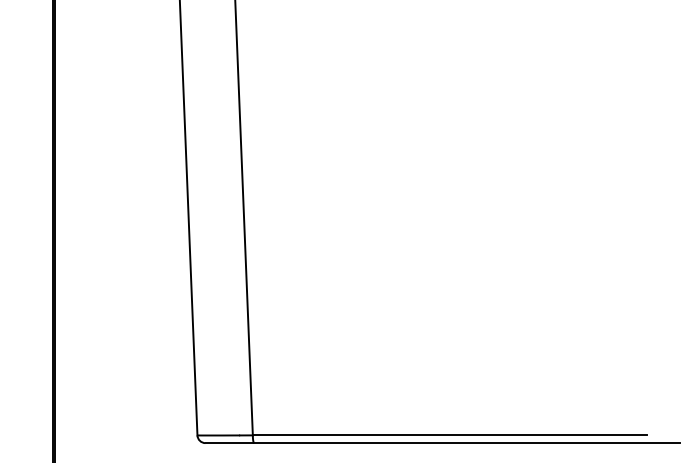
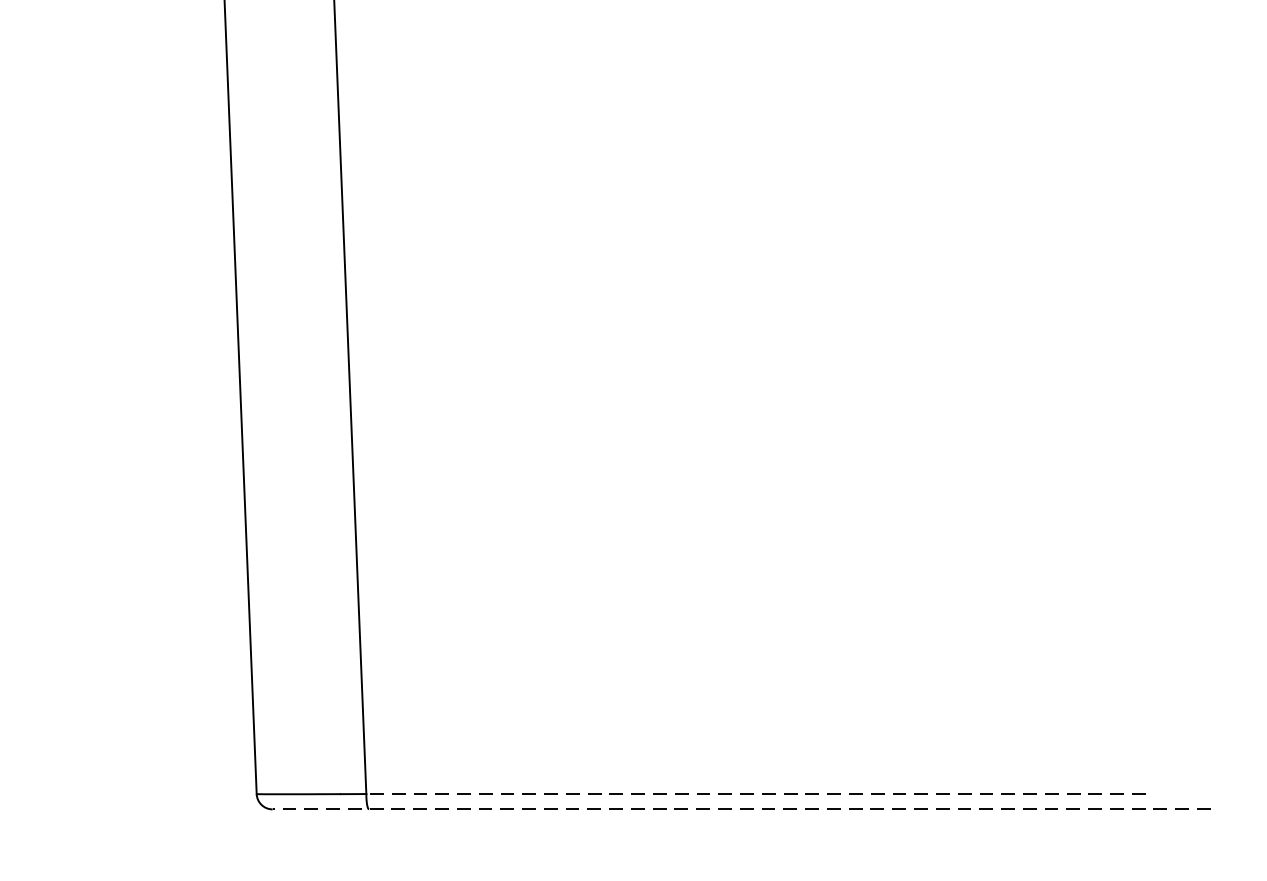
line: (449, 435) -> (755, 794), solid -> dashed
line: (442, 443) -> (741, 810), solid -> dashed

